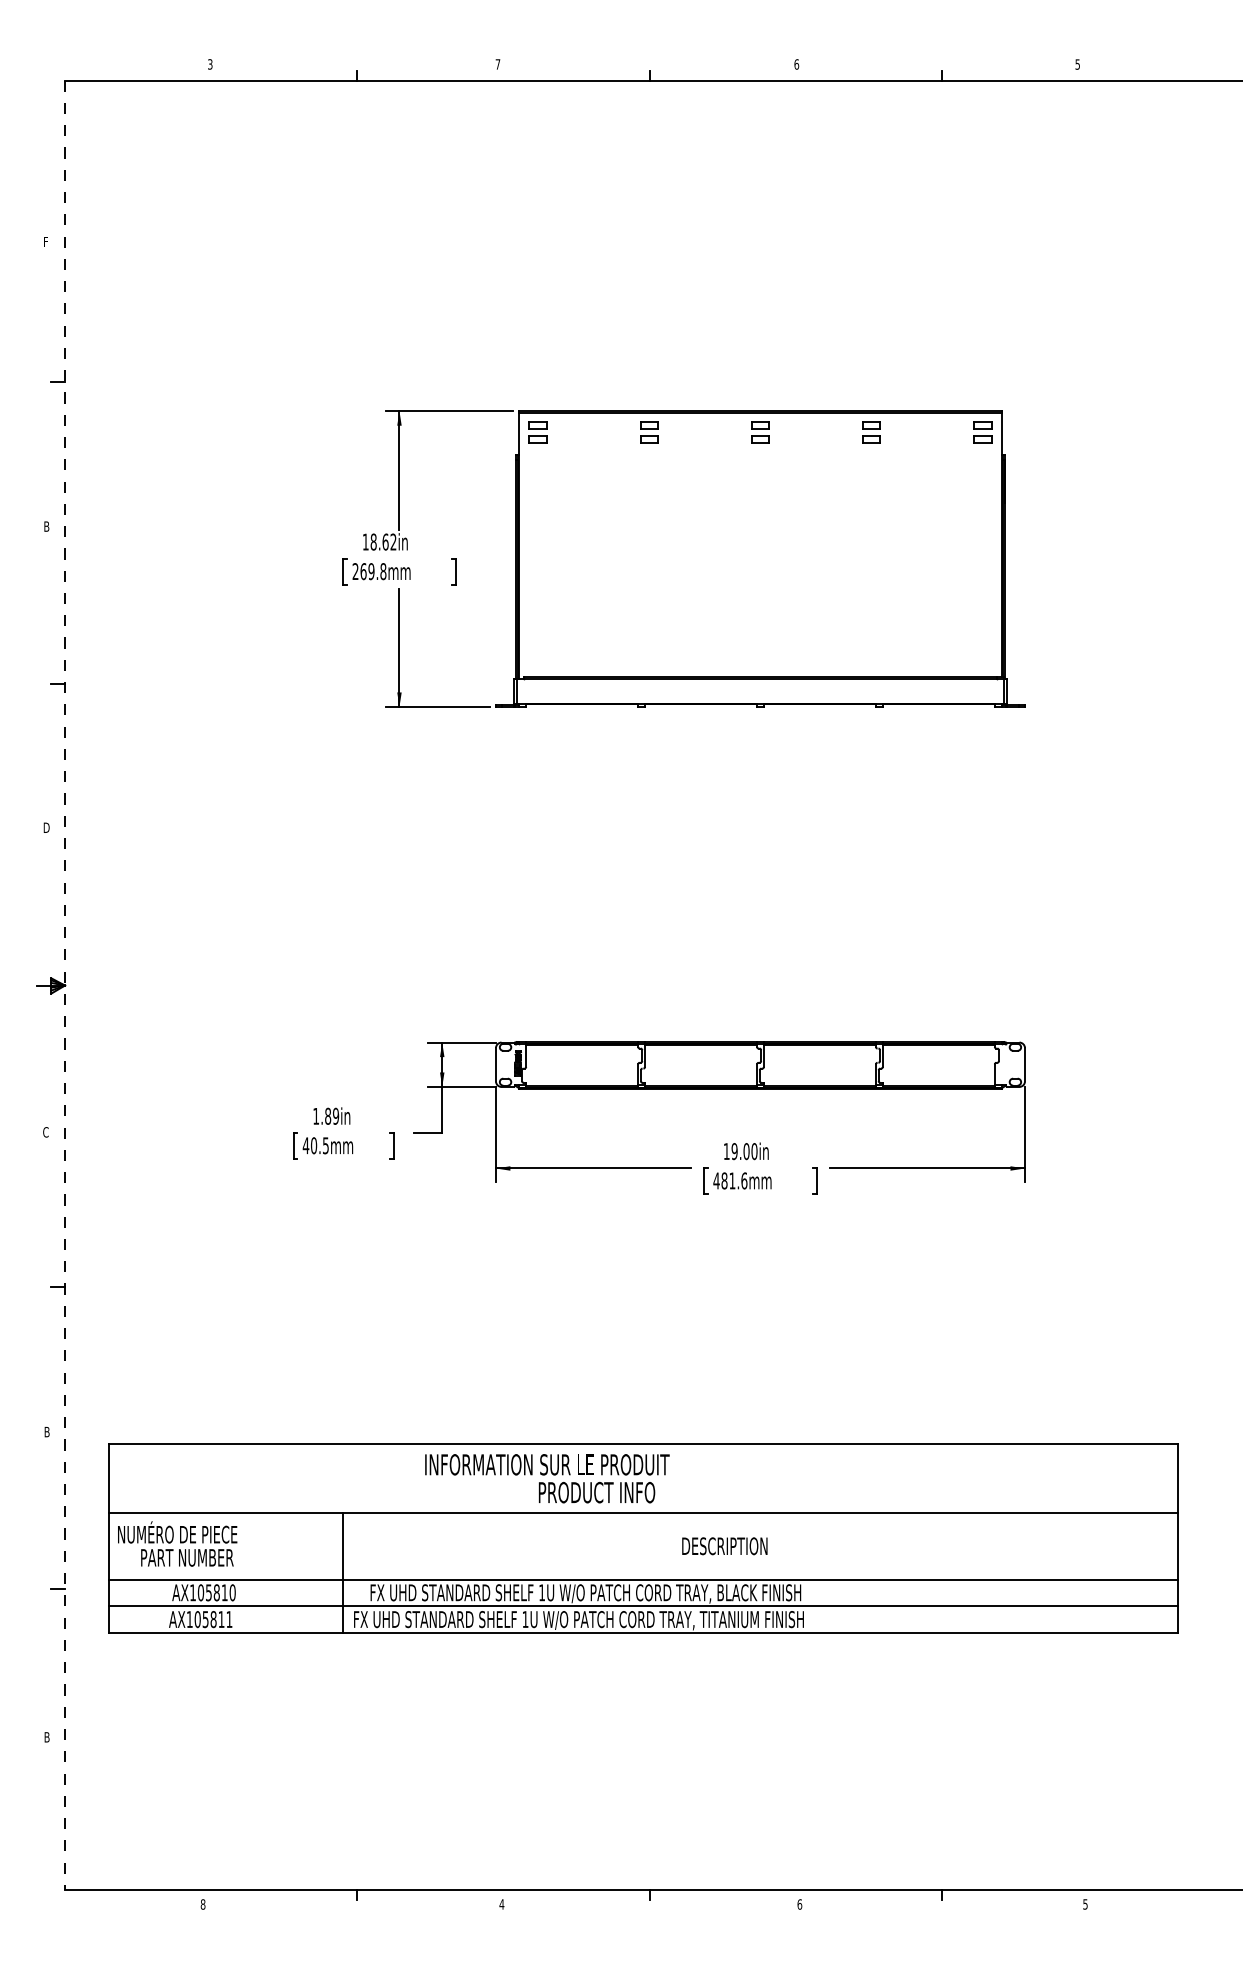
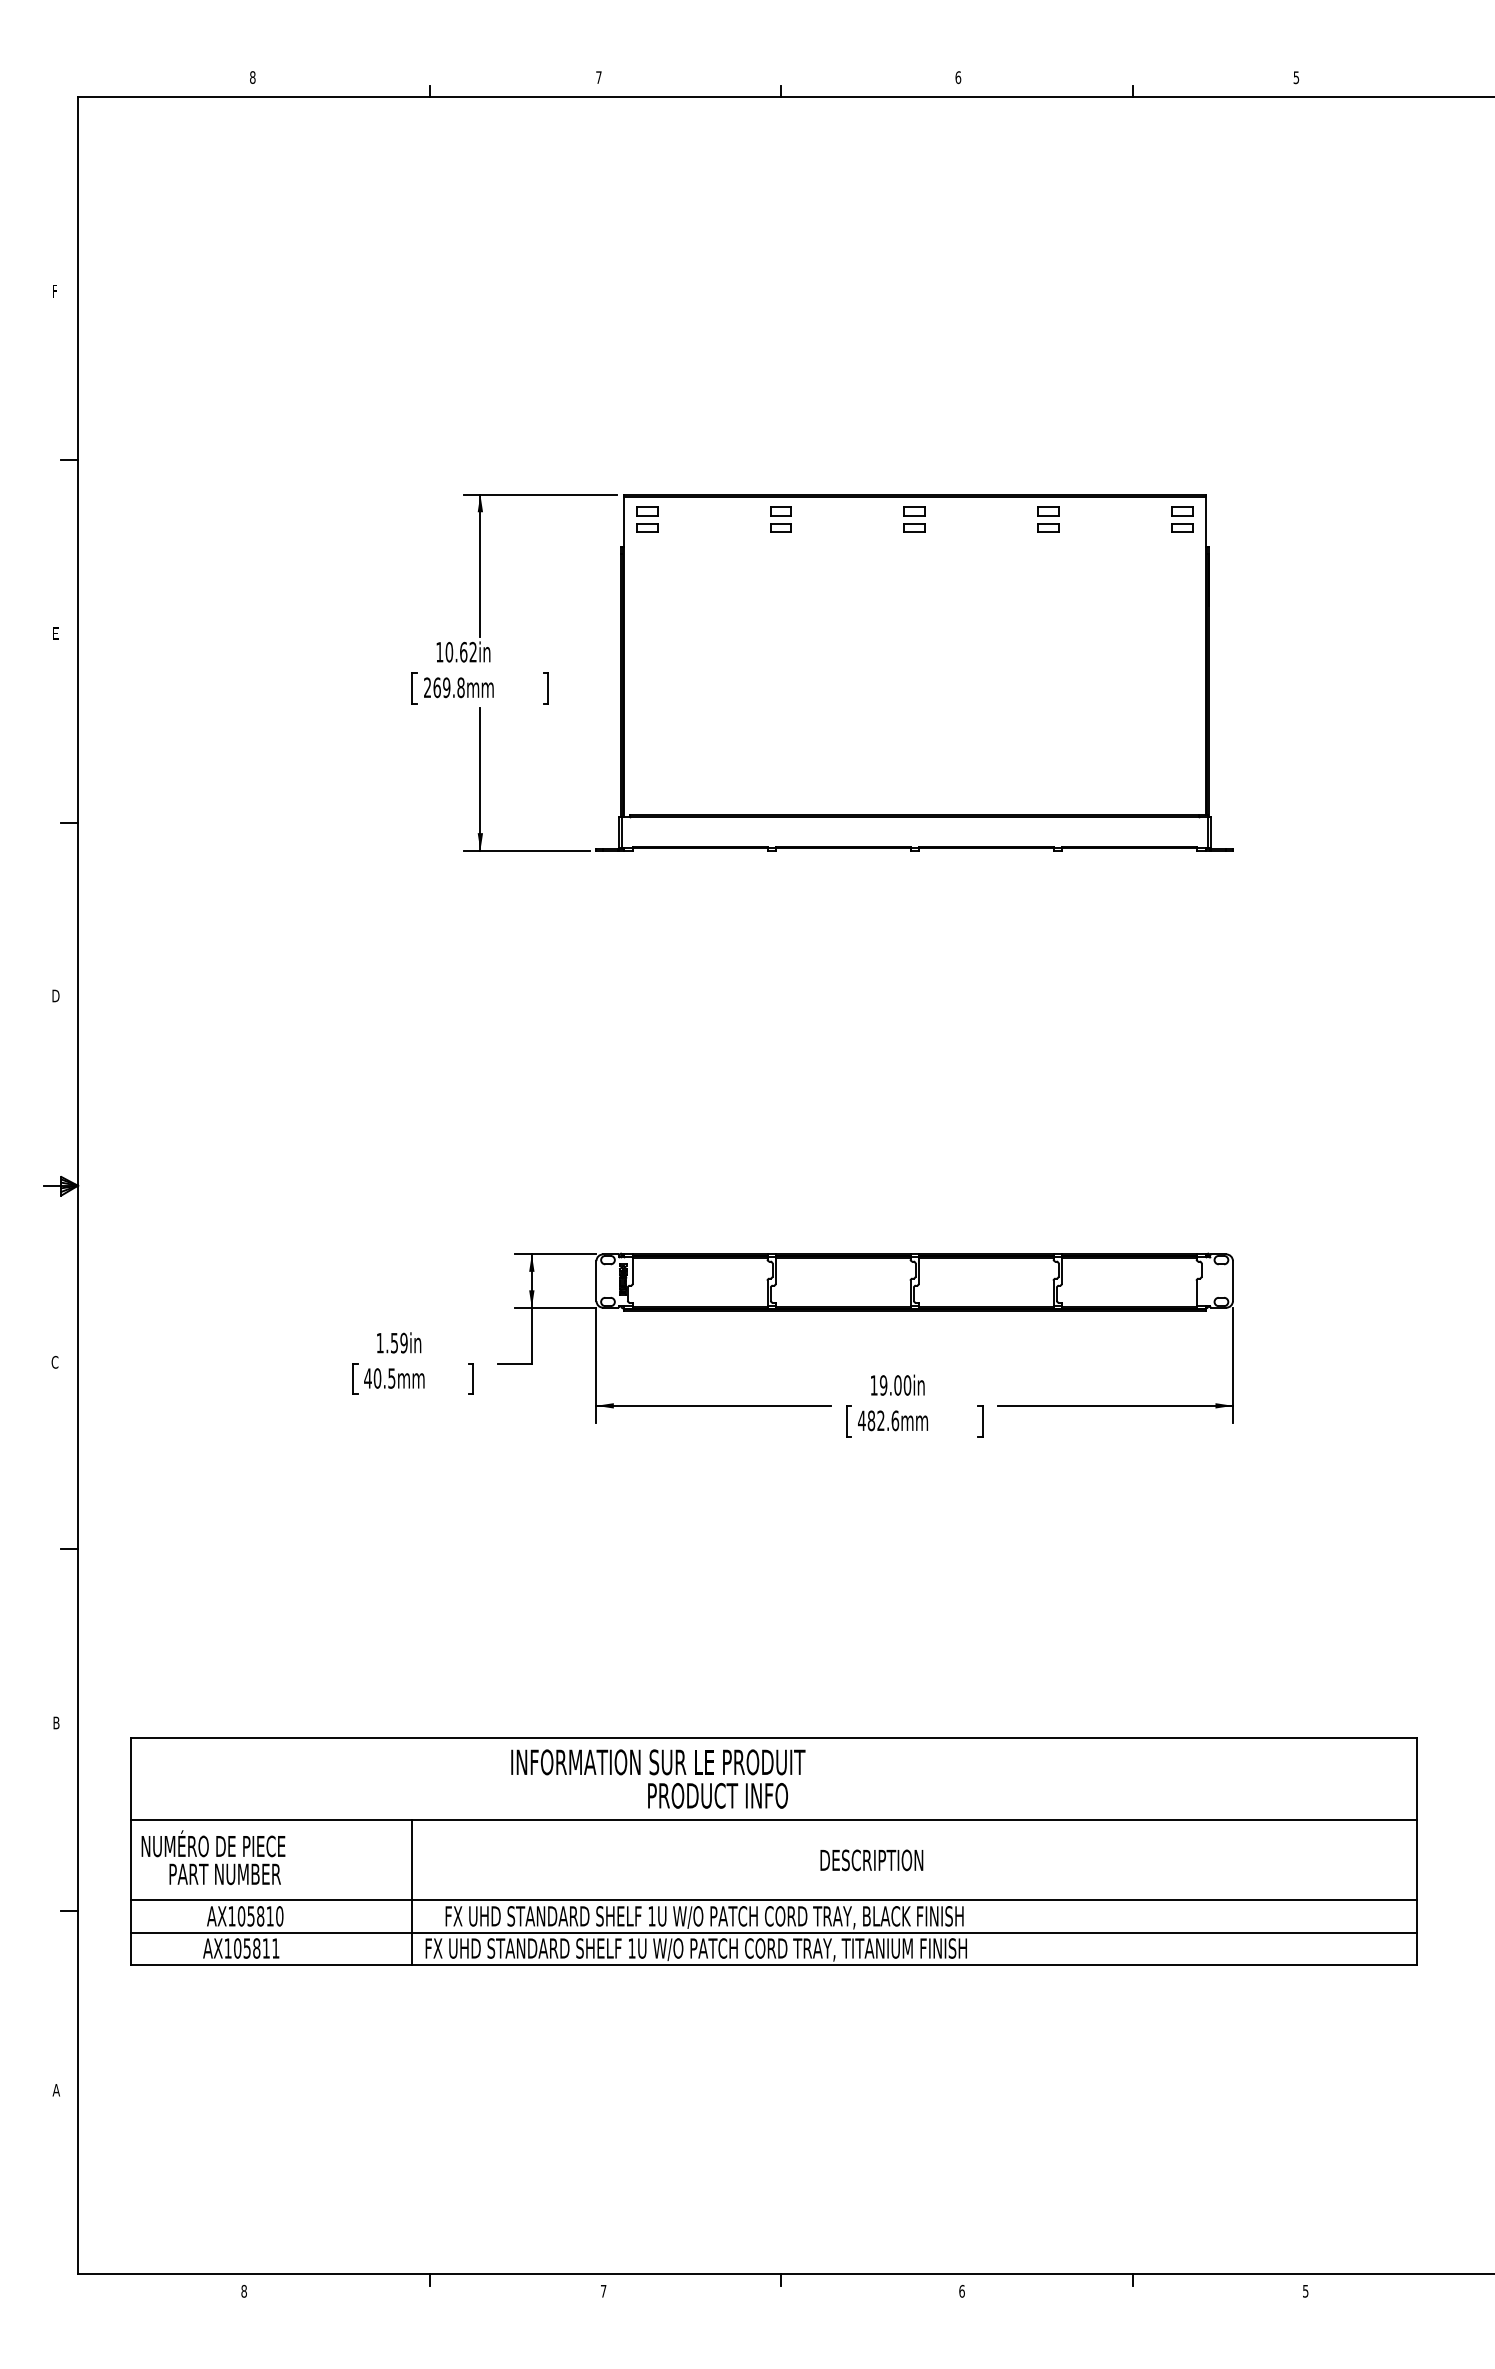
text: (210, 64) -> (253, 77), 3 -> 8
text: (46, 526) -> (55, 633), B -> E
text: (373, 542) -> (449, 652), 18.62in -> 10.62in
line: (65, 985) -> (78, 1185), dashed -> solid
text: (328, 1115) -> (394, 1342), 1.89in -> 1.59in
text: (732, 1180) -> (881, 1420), 481.6mm -> 482.6mm
text: (47, 1737) -> (56, 2090), B -> A
text: (501, 1904) -> (603, 2291), 4 -> 7

